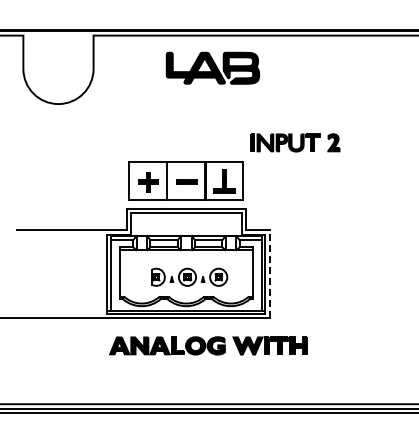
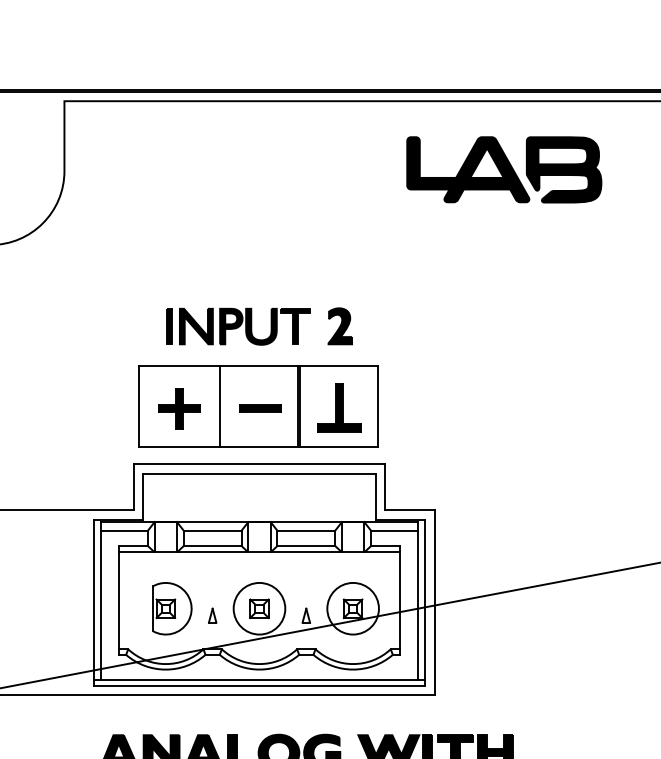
part: (212, 67) -> (503, 168), moved
part: (295, 142) -> (259, 325), moved
line: (269, 274) -> (433, 602), dashed -> solid
part: (189, 277) -> (265, 609), size x1.43

